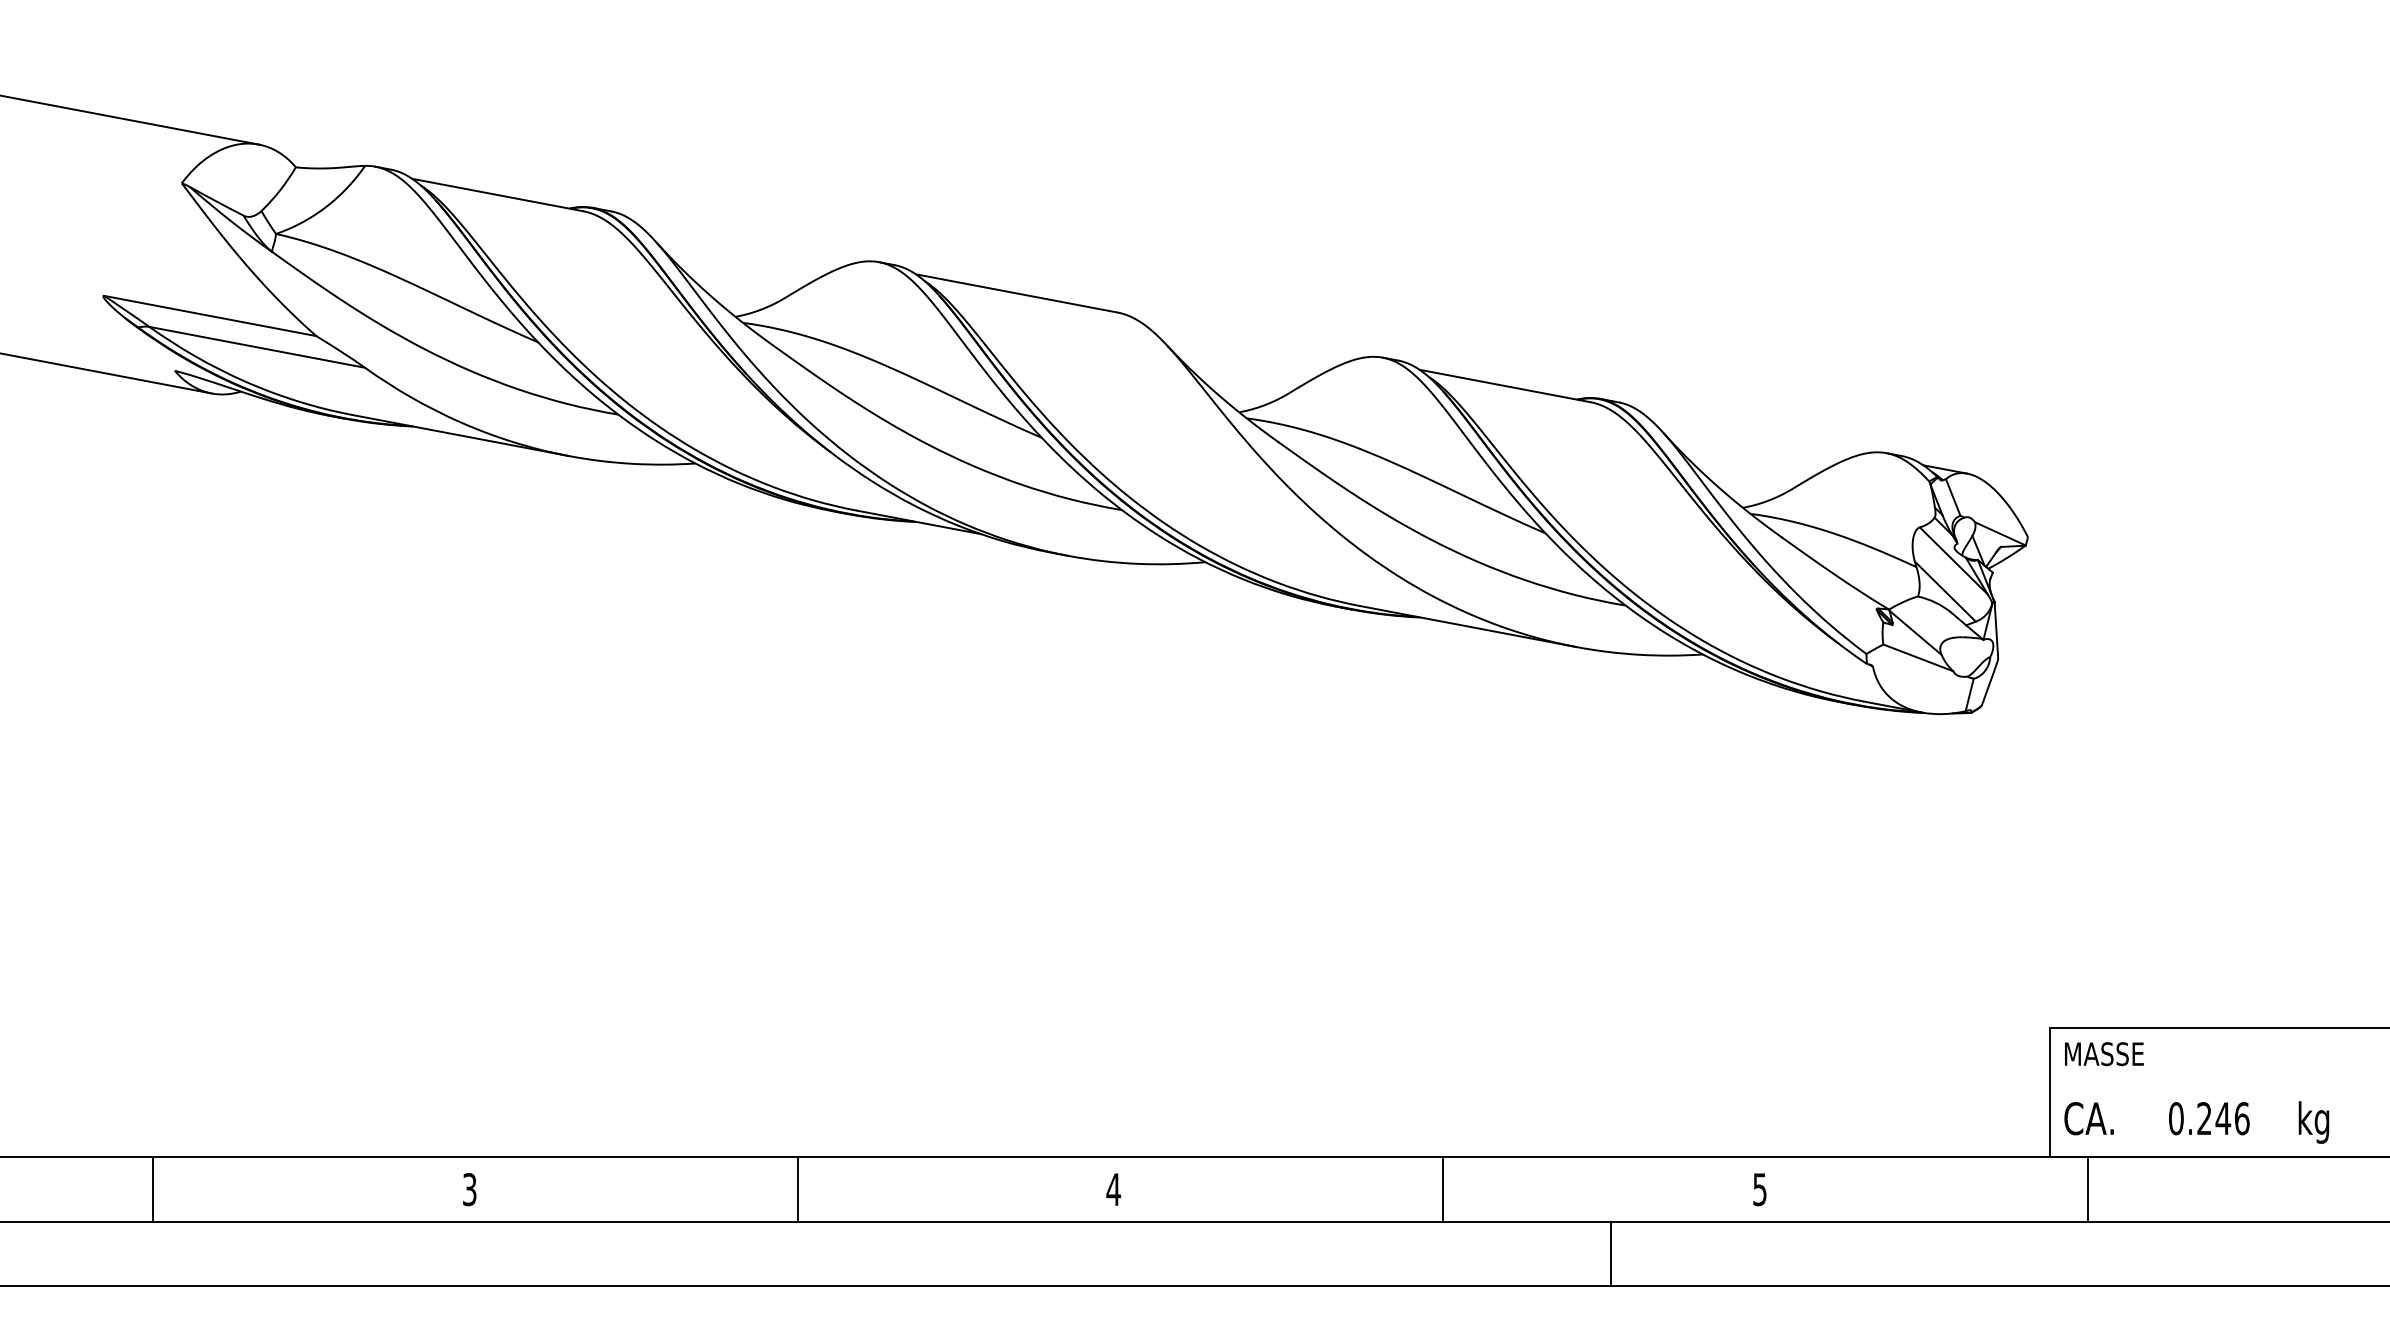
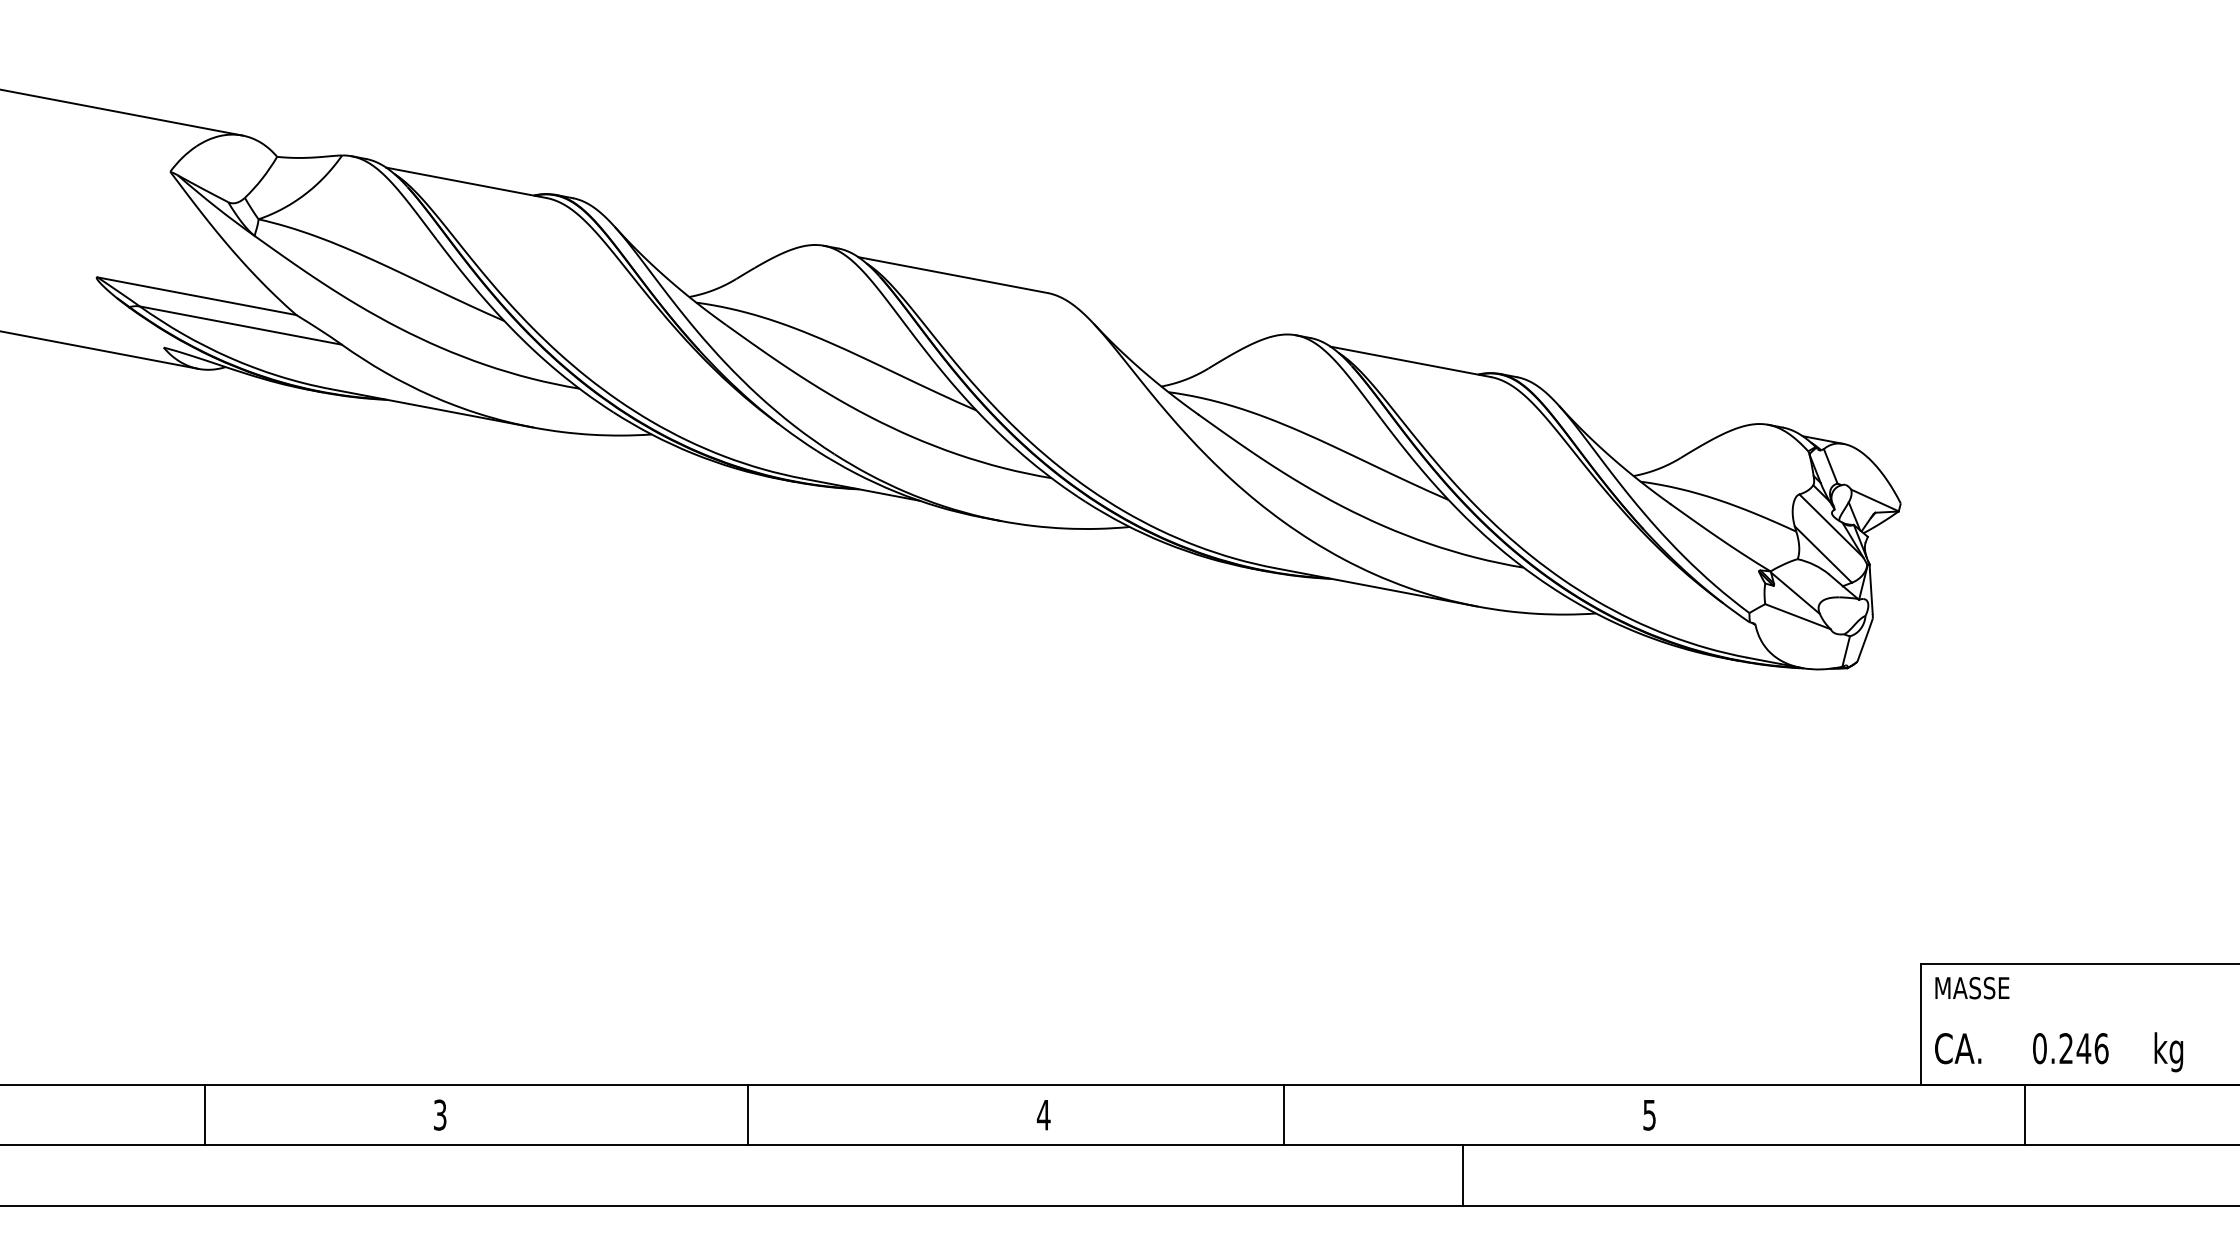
line: (153, 1188) -> (205, 1114), moved
line: (1443, 1188) -> (1283, 1114), moved
line: (2088, 1188) -> (2025, 1114), moved
line: (1610, 1254) -> (1462, 1175), moved

